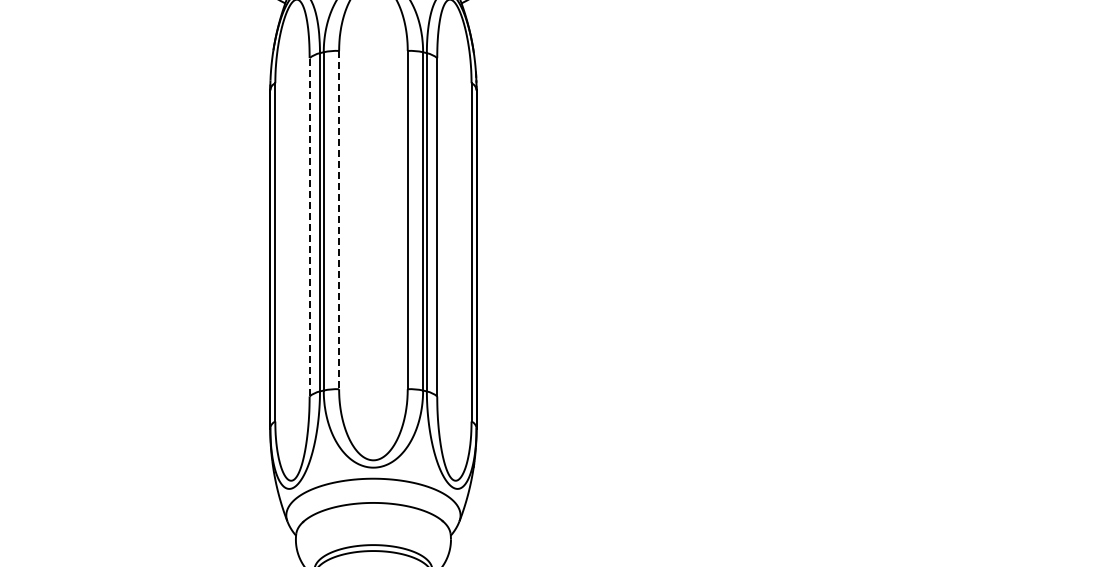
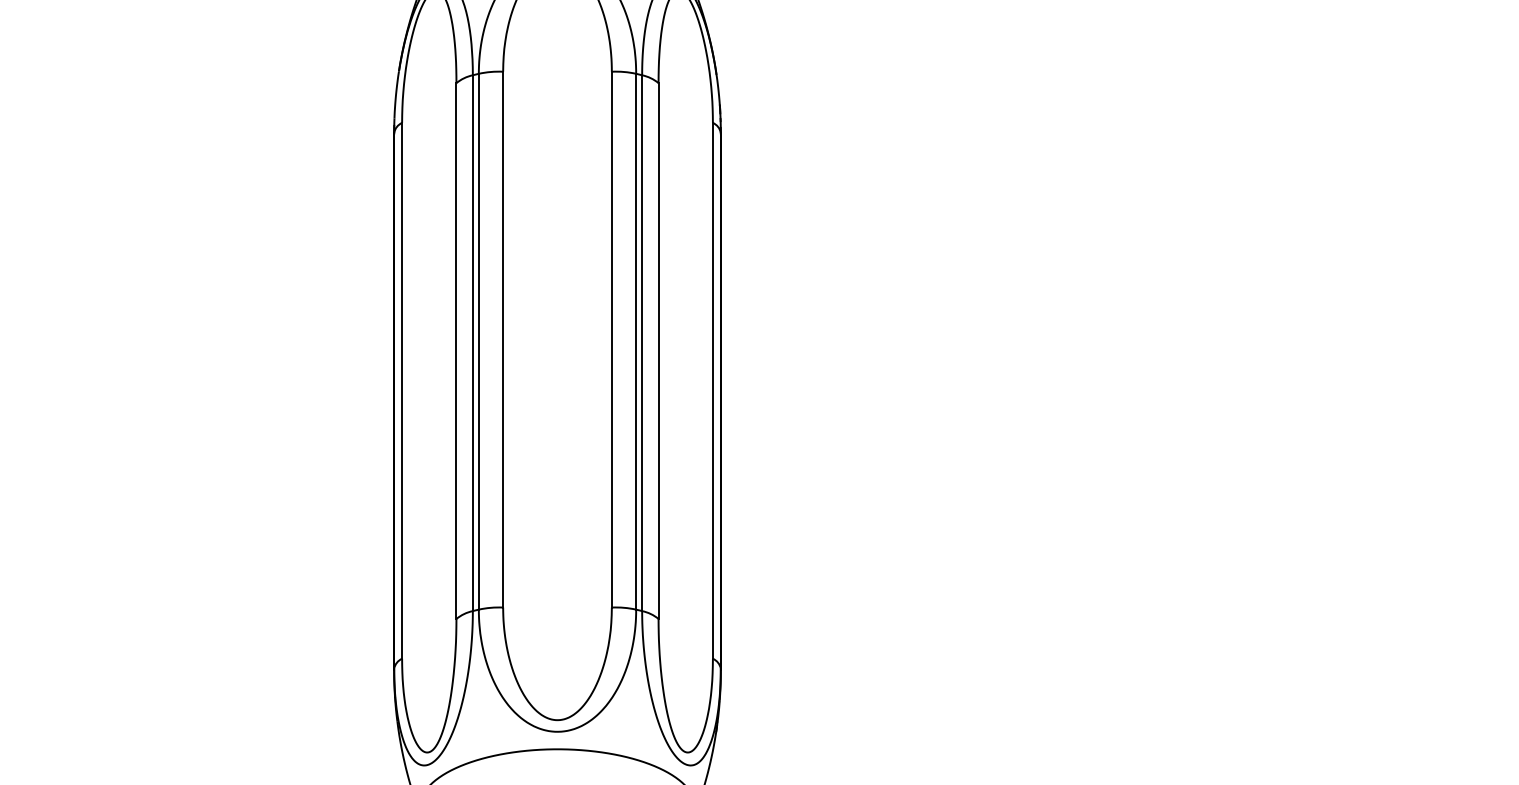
line: (339, 220) -> (503, 340), dashed -> solid
line: (309, 226) -> (456, 349), dashed -> solid

